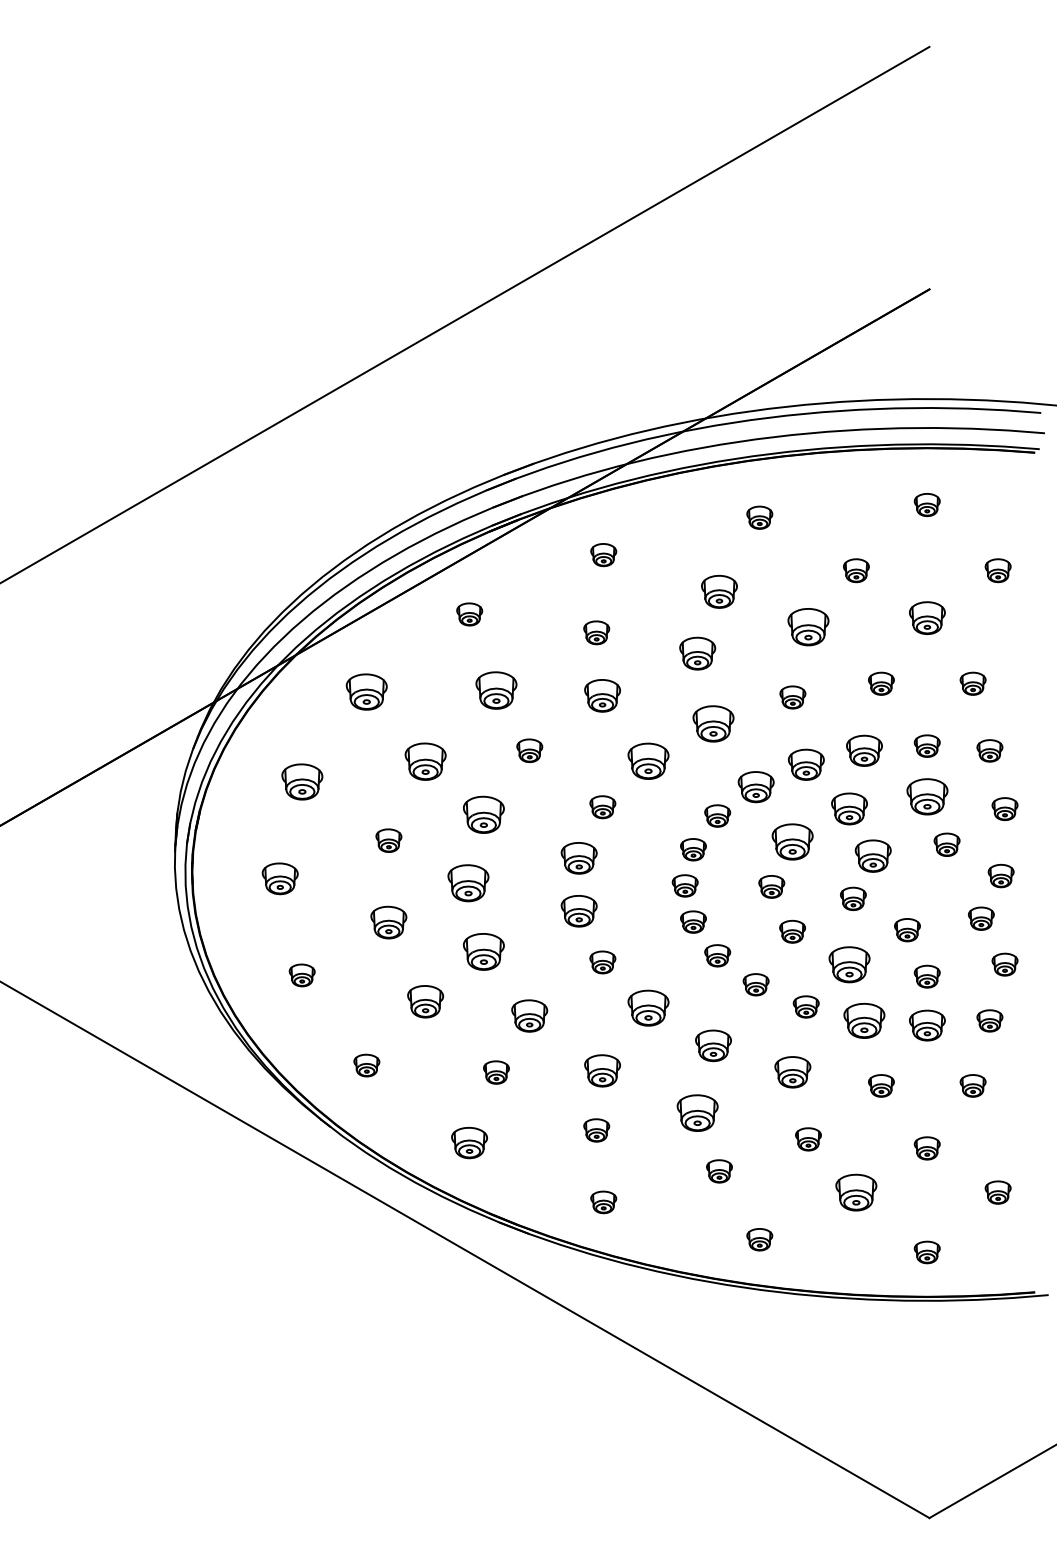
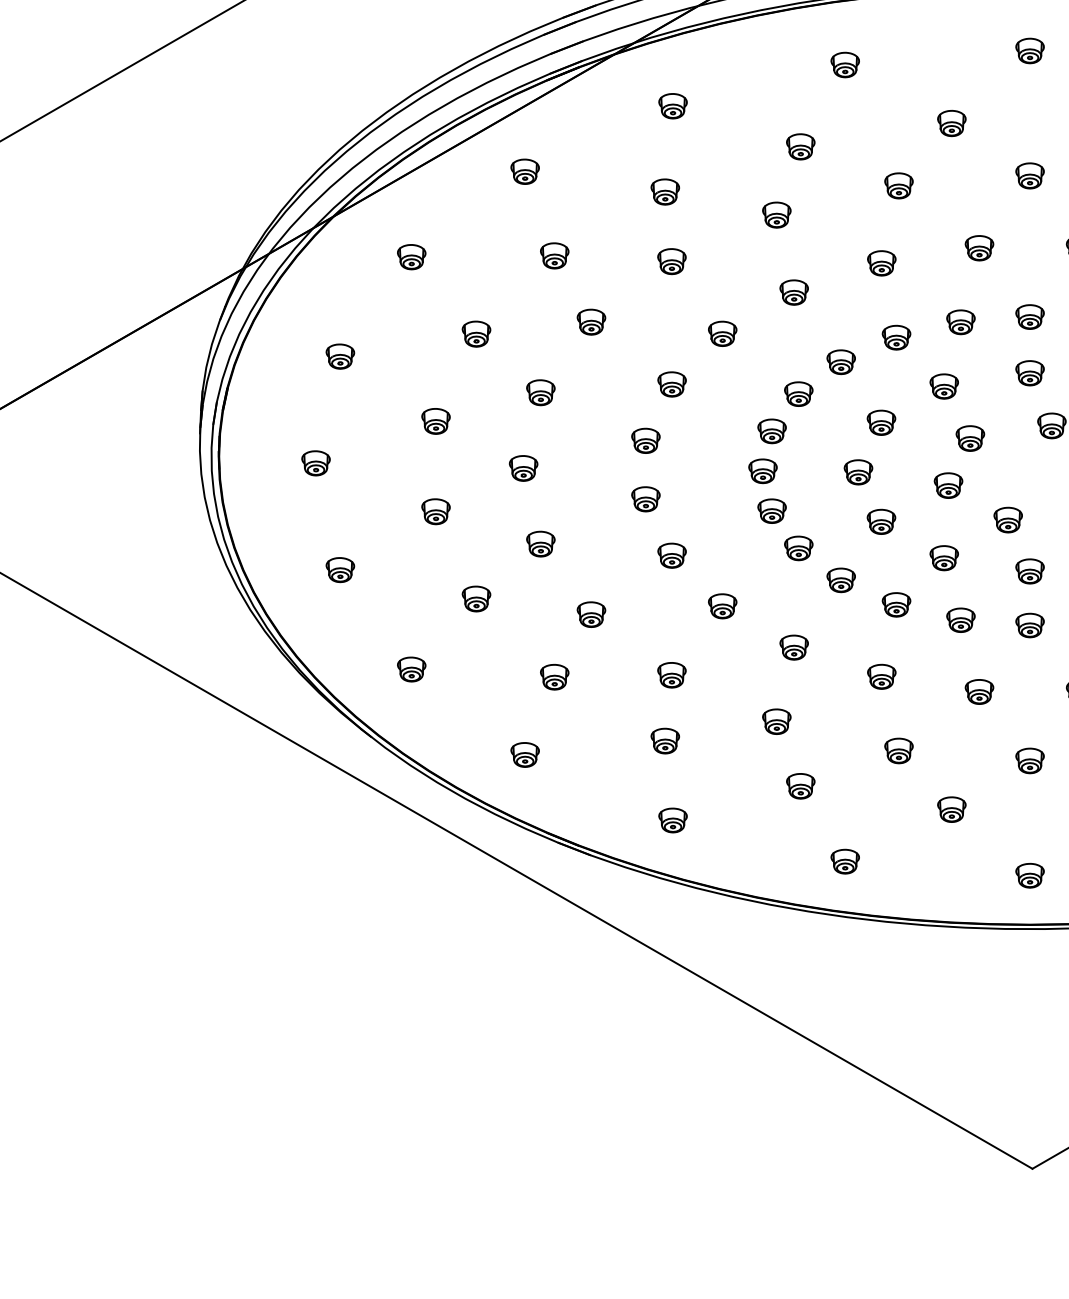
part: (719, 591) -> (800, 146), size x0.71
part: (926, 618) -> (1029, 176), size x0.71
part: (808, 627) -> (899, 186), size x0.62
part: (697, 653) -> (776, 214), size x0.71
part: (496, 690) -> (554, 255), size x0.62
part: (366, 691) -> (411, 256), size x0.62
part: (602, 695) -> (671, 261), size x0.71
part: (713, 723) -> (794, 292), size x0.62
part: (864, 750) -> (960, 321), size x0.71
part: (425, 761) -> (476, 334), size x0.62
part: (648, 761) -> (722, 334), size x0.62
part: (805, 764) -> (895, 337), size x0.71
part: (301, 781) -> (339, 356), size x0.62
part: (755, 786) -> (840, 361), size x0.71
part: (926, 797) -> (1029, 373), size x0.62
part: (849, 809) -> (944, 386), size x0.71
part: (483, 814) -> (540, 392), size x0.62
part: (792, 841) -> (881, 422), size x0.62
part: (872, 856) -> (969, 438), size x0.71
part: (578, 858) -> (645, 441), size x0.71
part: (279, 878) -> (315, 463), size x0.71
part: (467, 883) -> (522, 468), size x0.62
part: (578, 911) -> (645, 499), size x0.71
part: (388, 922) -> (435, 511), size x0.71
part: (483, 951) -> (540, 543), size x0.62
part: (849, 964) -> (944, 557), size x0.62
part: (425, 1001) -> (476, 598), size x0.71
part: (648, 1008) -> (722, 606), size x0.62
part: (529, 1015) -> (591, 614), size x0.71
part: (864, 1020) -> (960, 619), size x0.62
part: (926, 1025) -> (1029, 625), size x0.71
part: (713, 1045) -> (794, 647), size x0.71
part: (602, 1070) -> (671, 674), size x0.71
part: (792, 1071) -> (881, 676), size x0.71
part: (697, 1112) -> (776, 721), size x0.62
part: (469, 1142) -> (524, 754), size x0.71
part: (856, 1192) -> (951, 809), size x0.62

